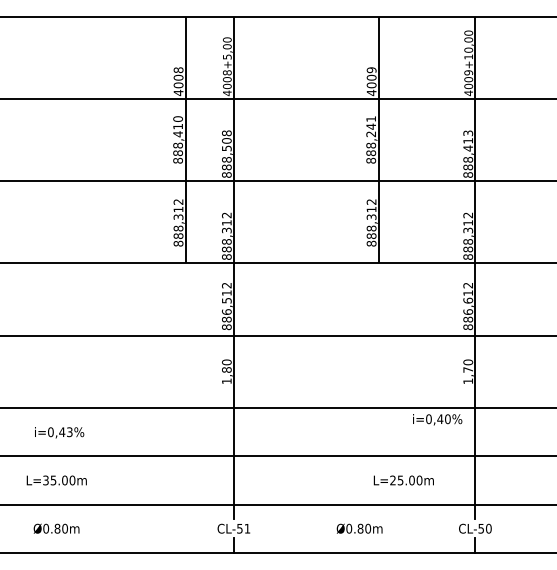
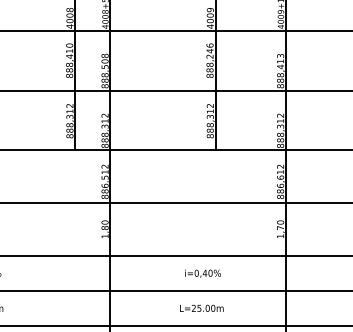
text: (371, 118) -> (210, 45), 888,241 -> 888,246
text: (437, 419) -> (202, 273), moved
text: (403, 480) -> (201, 308), moved

